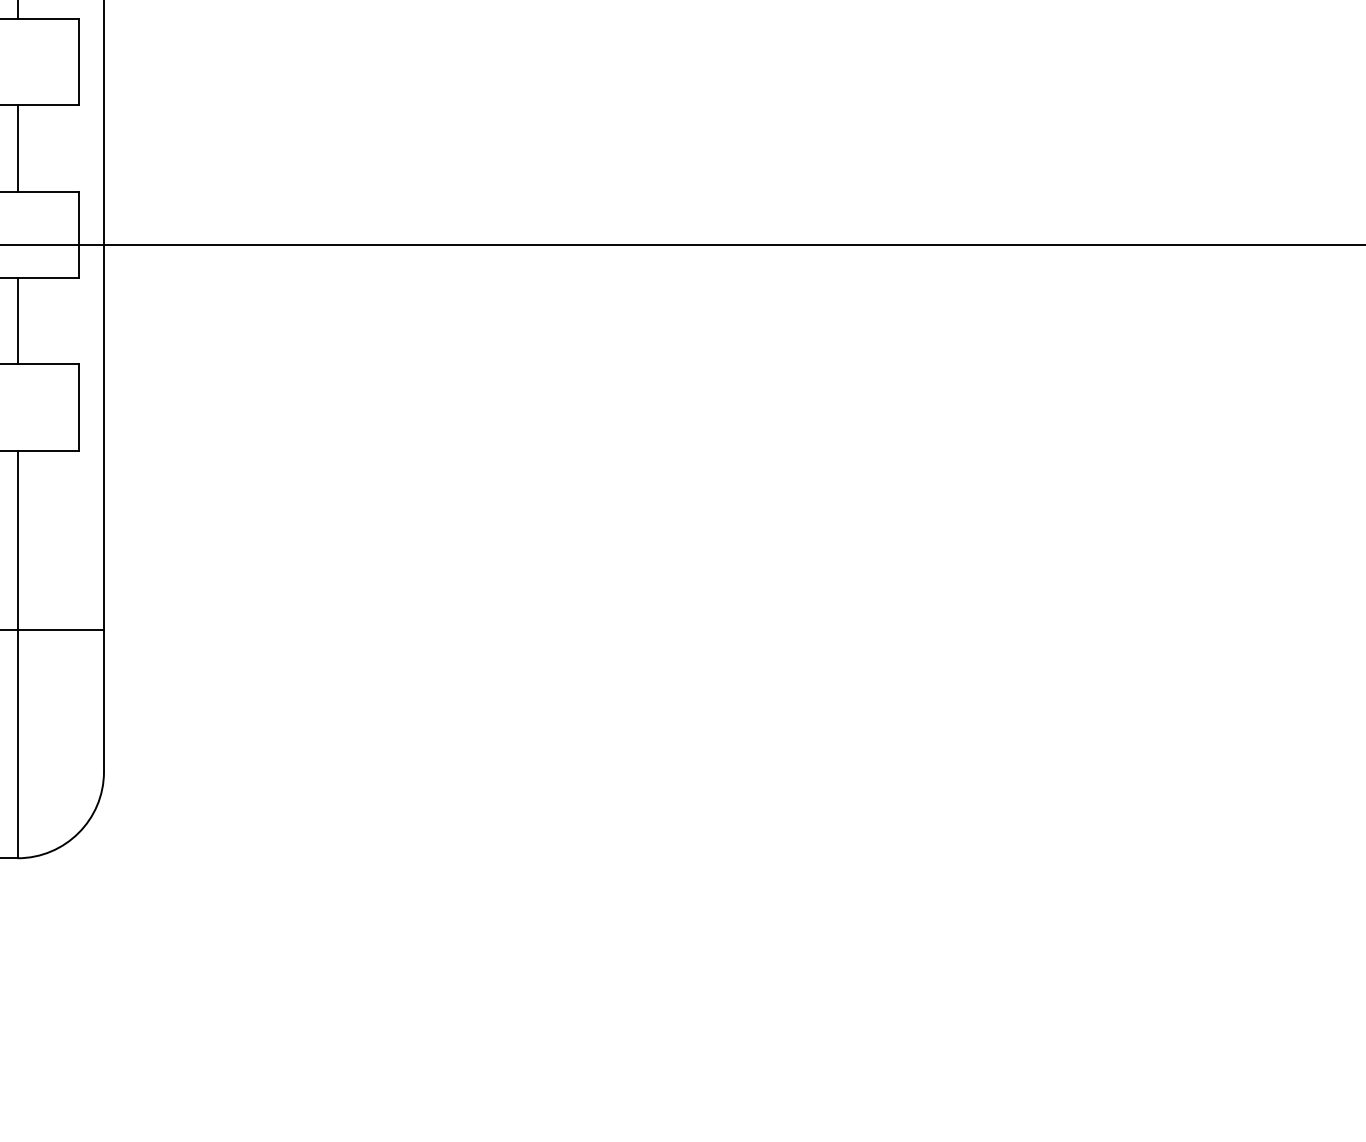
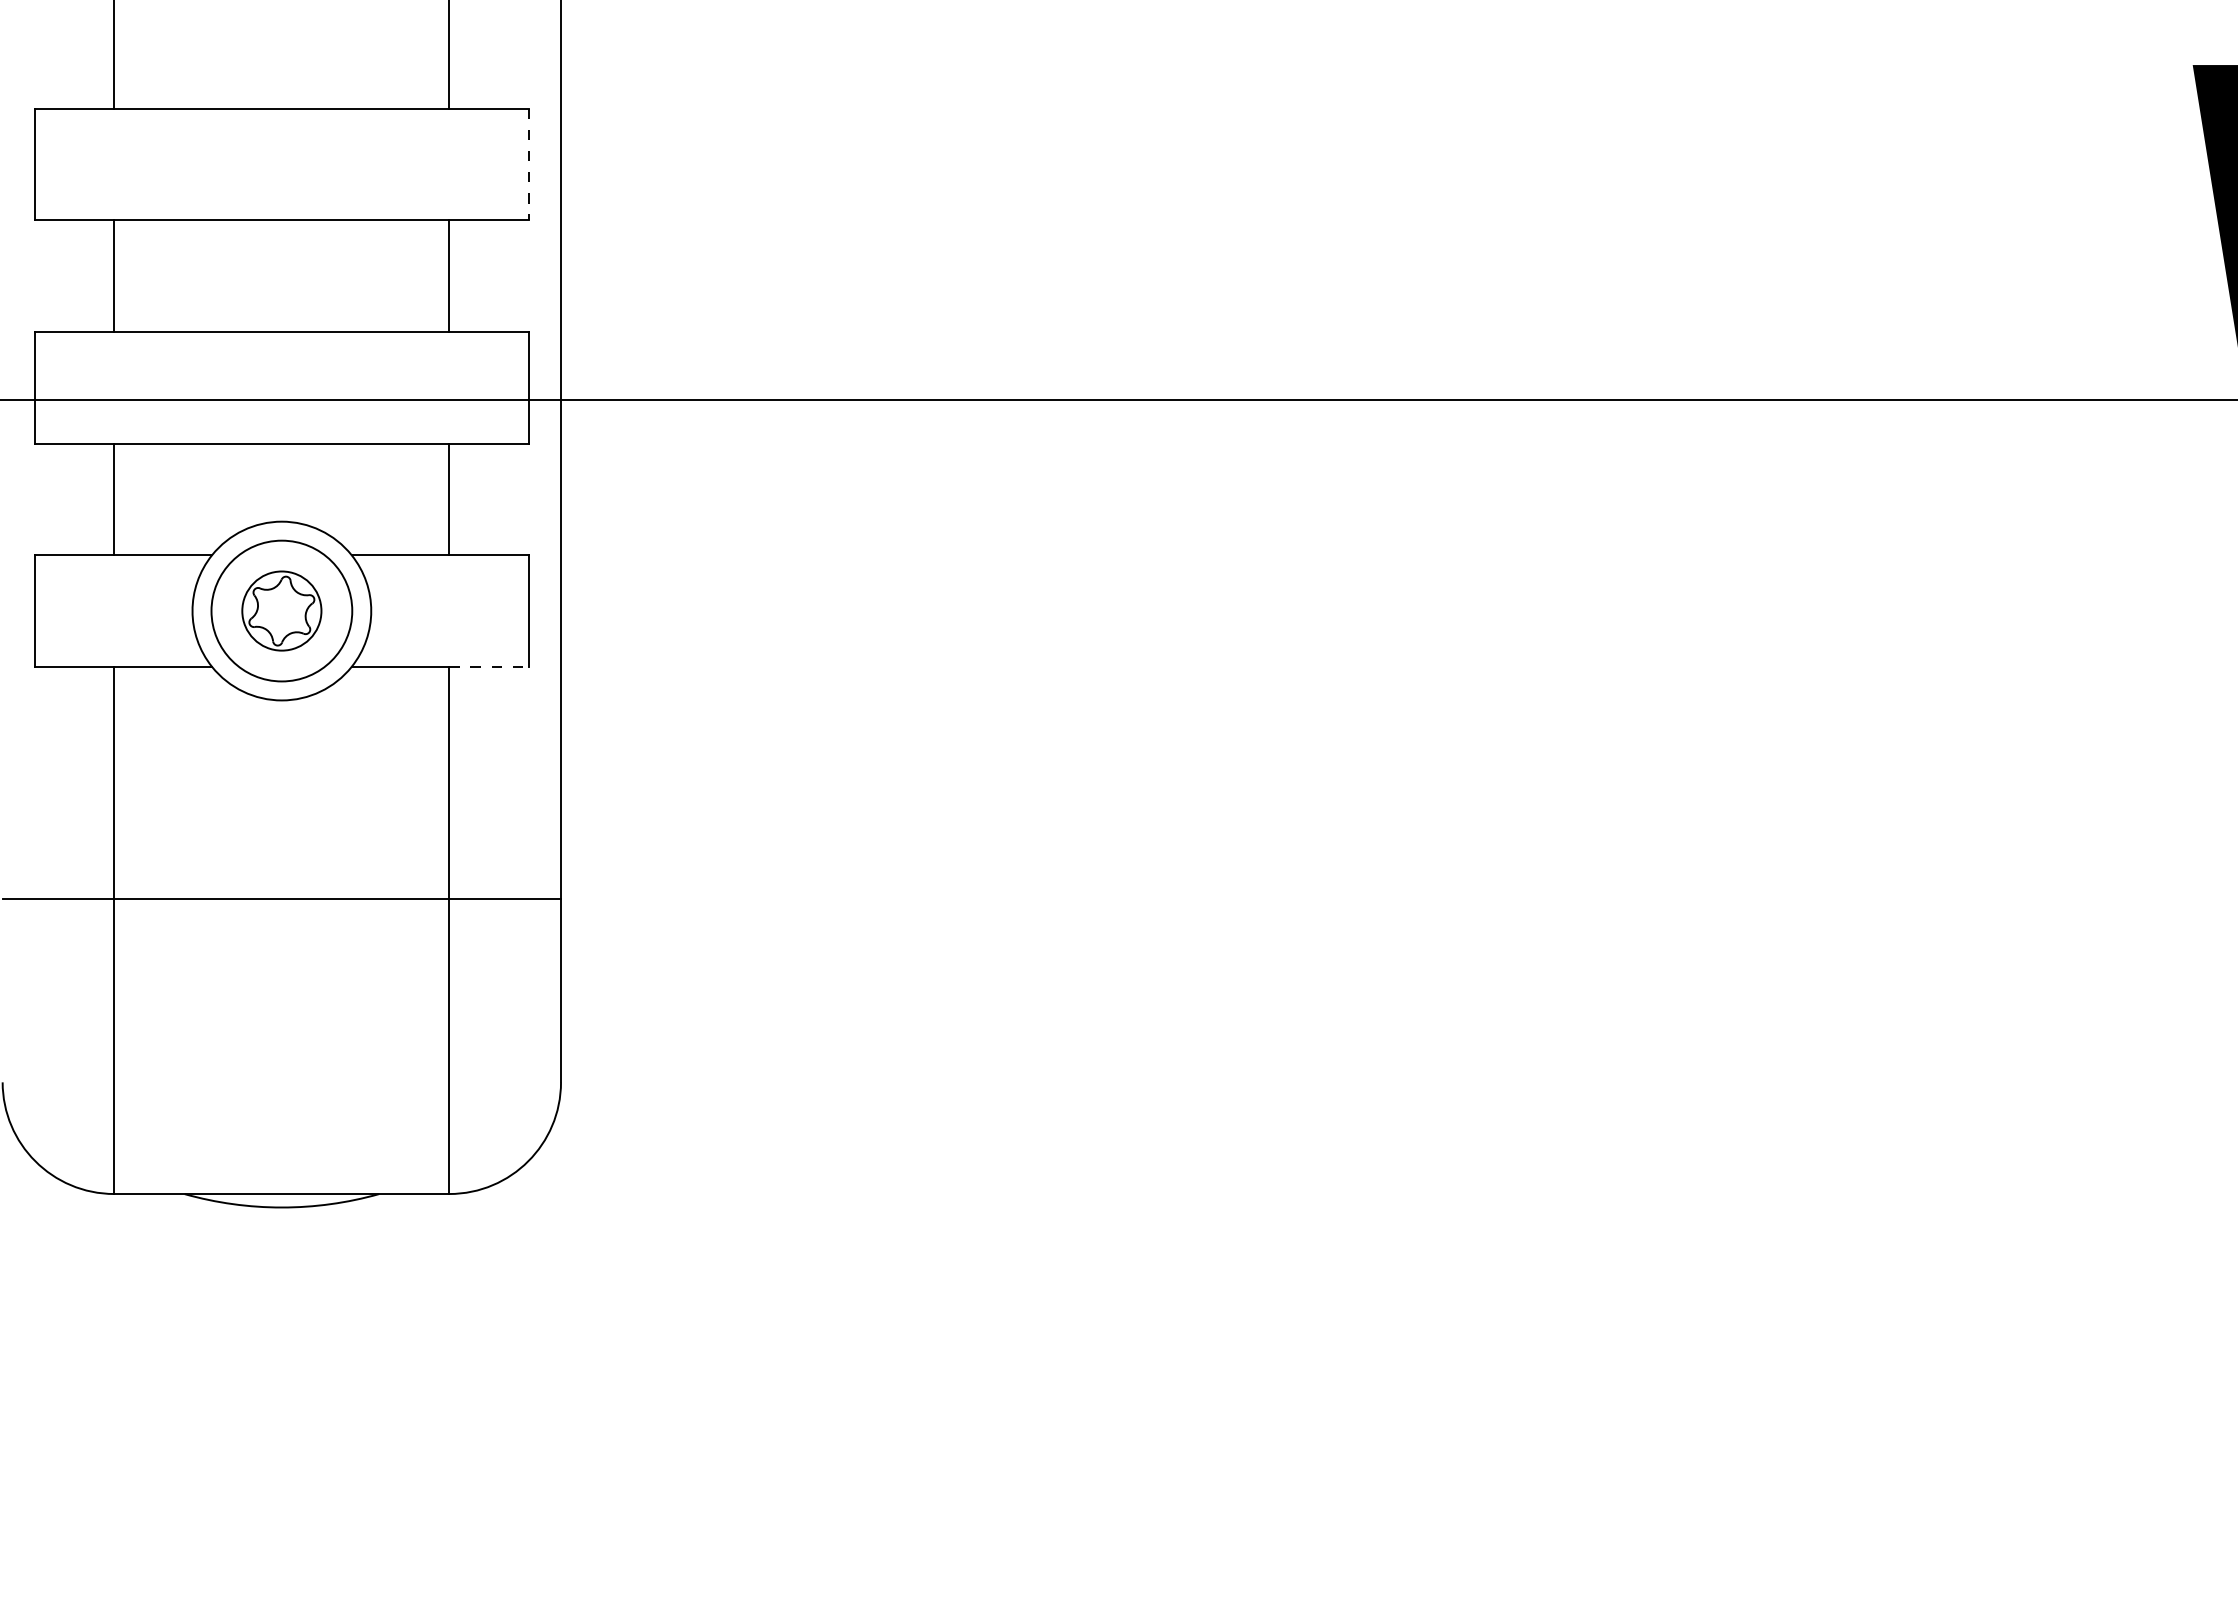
line: (79, 62) -> (529, 164), solid -> dashed
line: (48, 450) -> (489, 666), solid -> dashed

